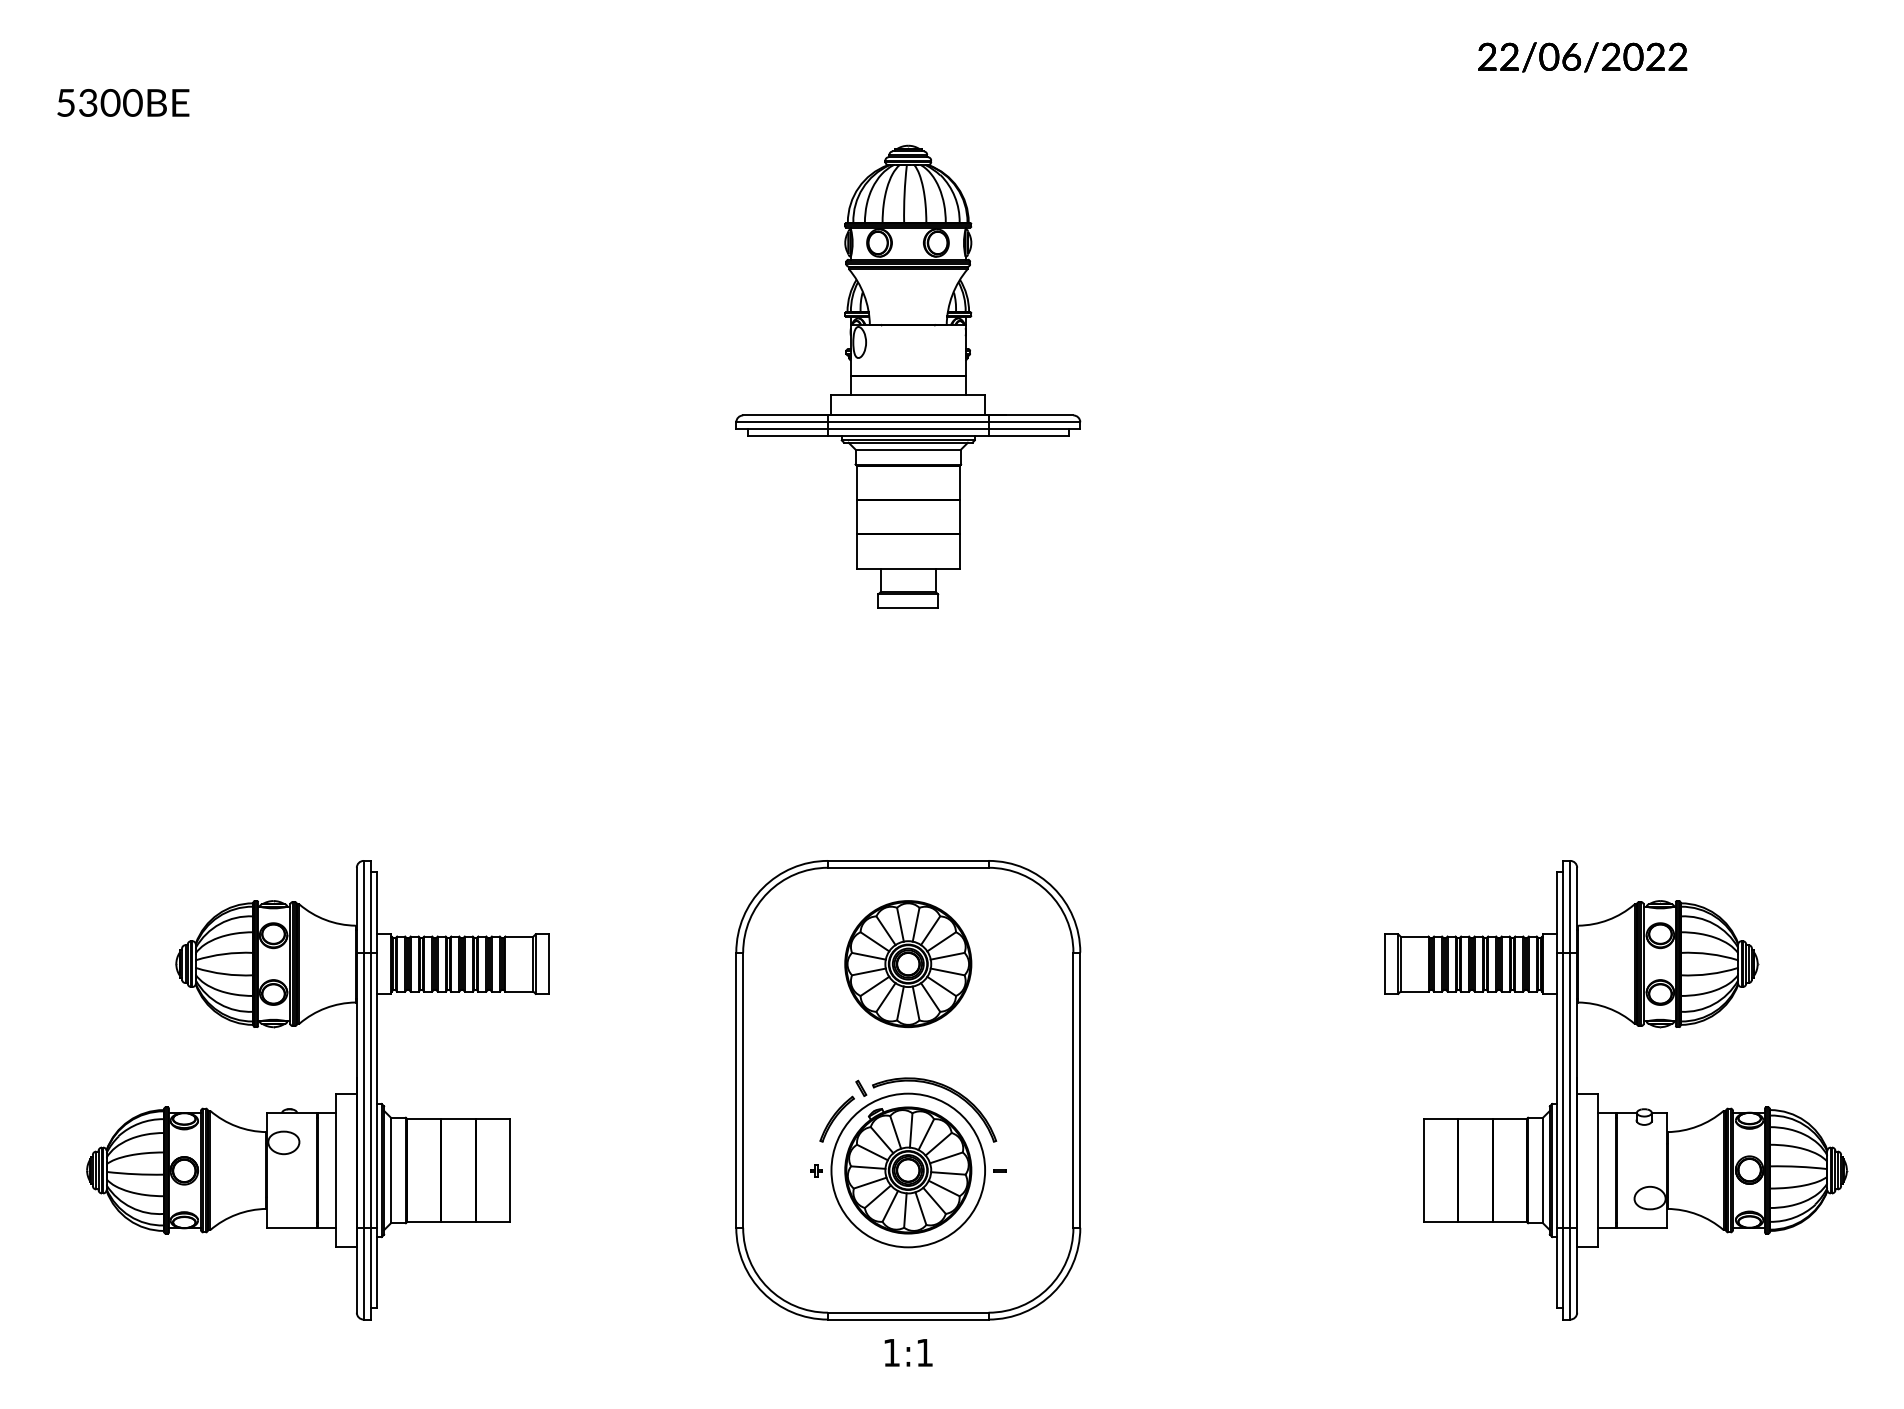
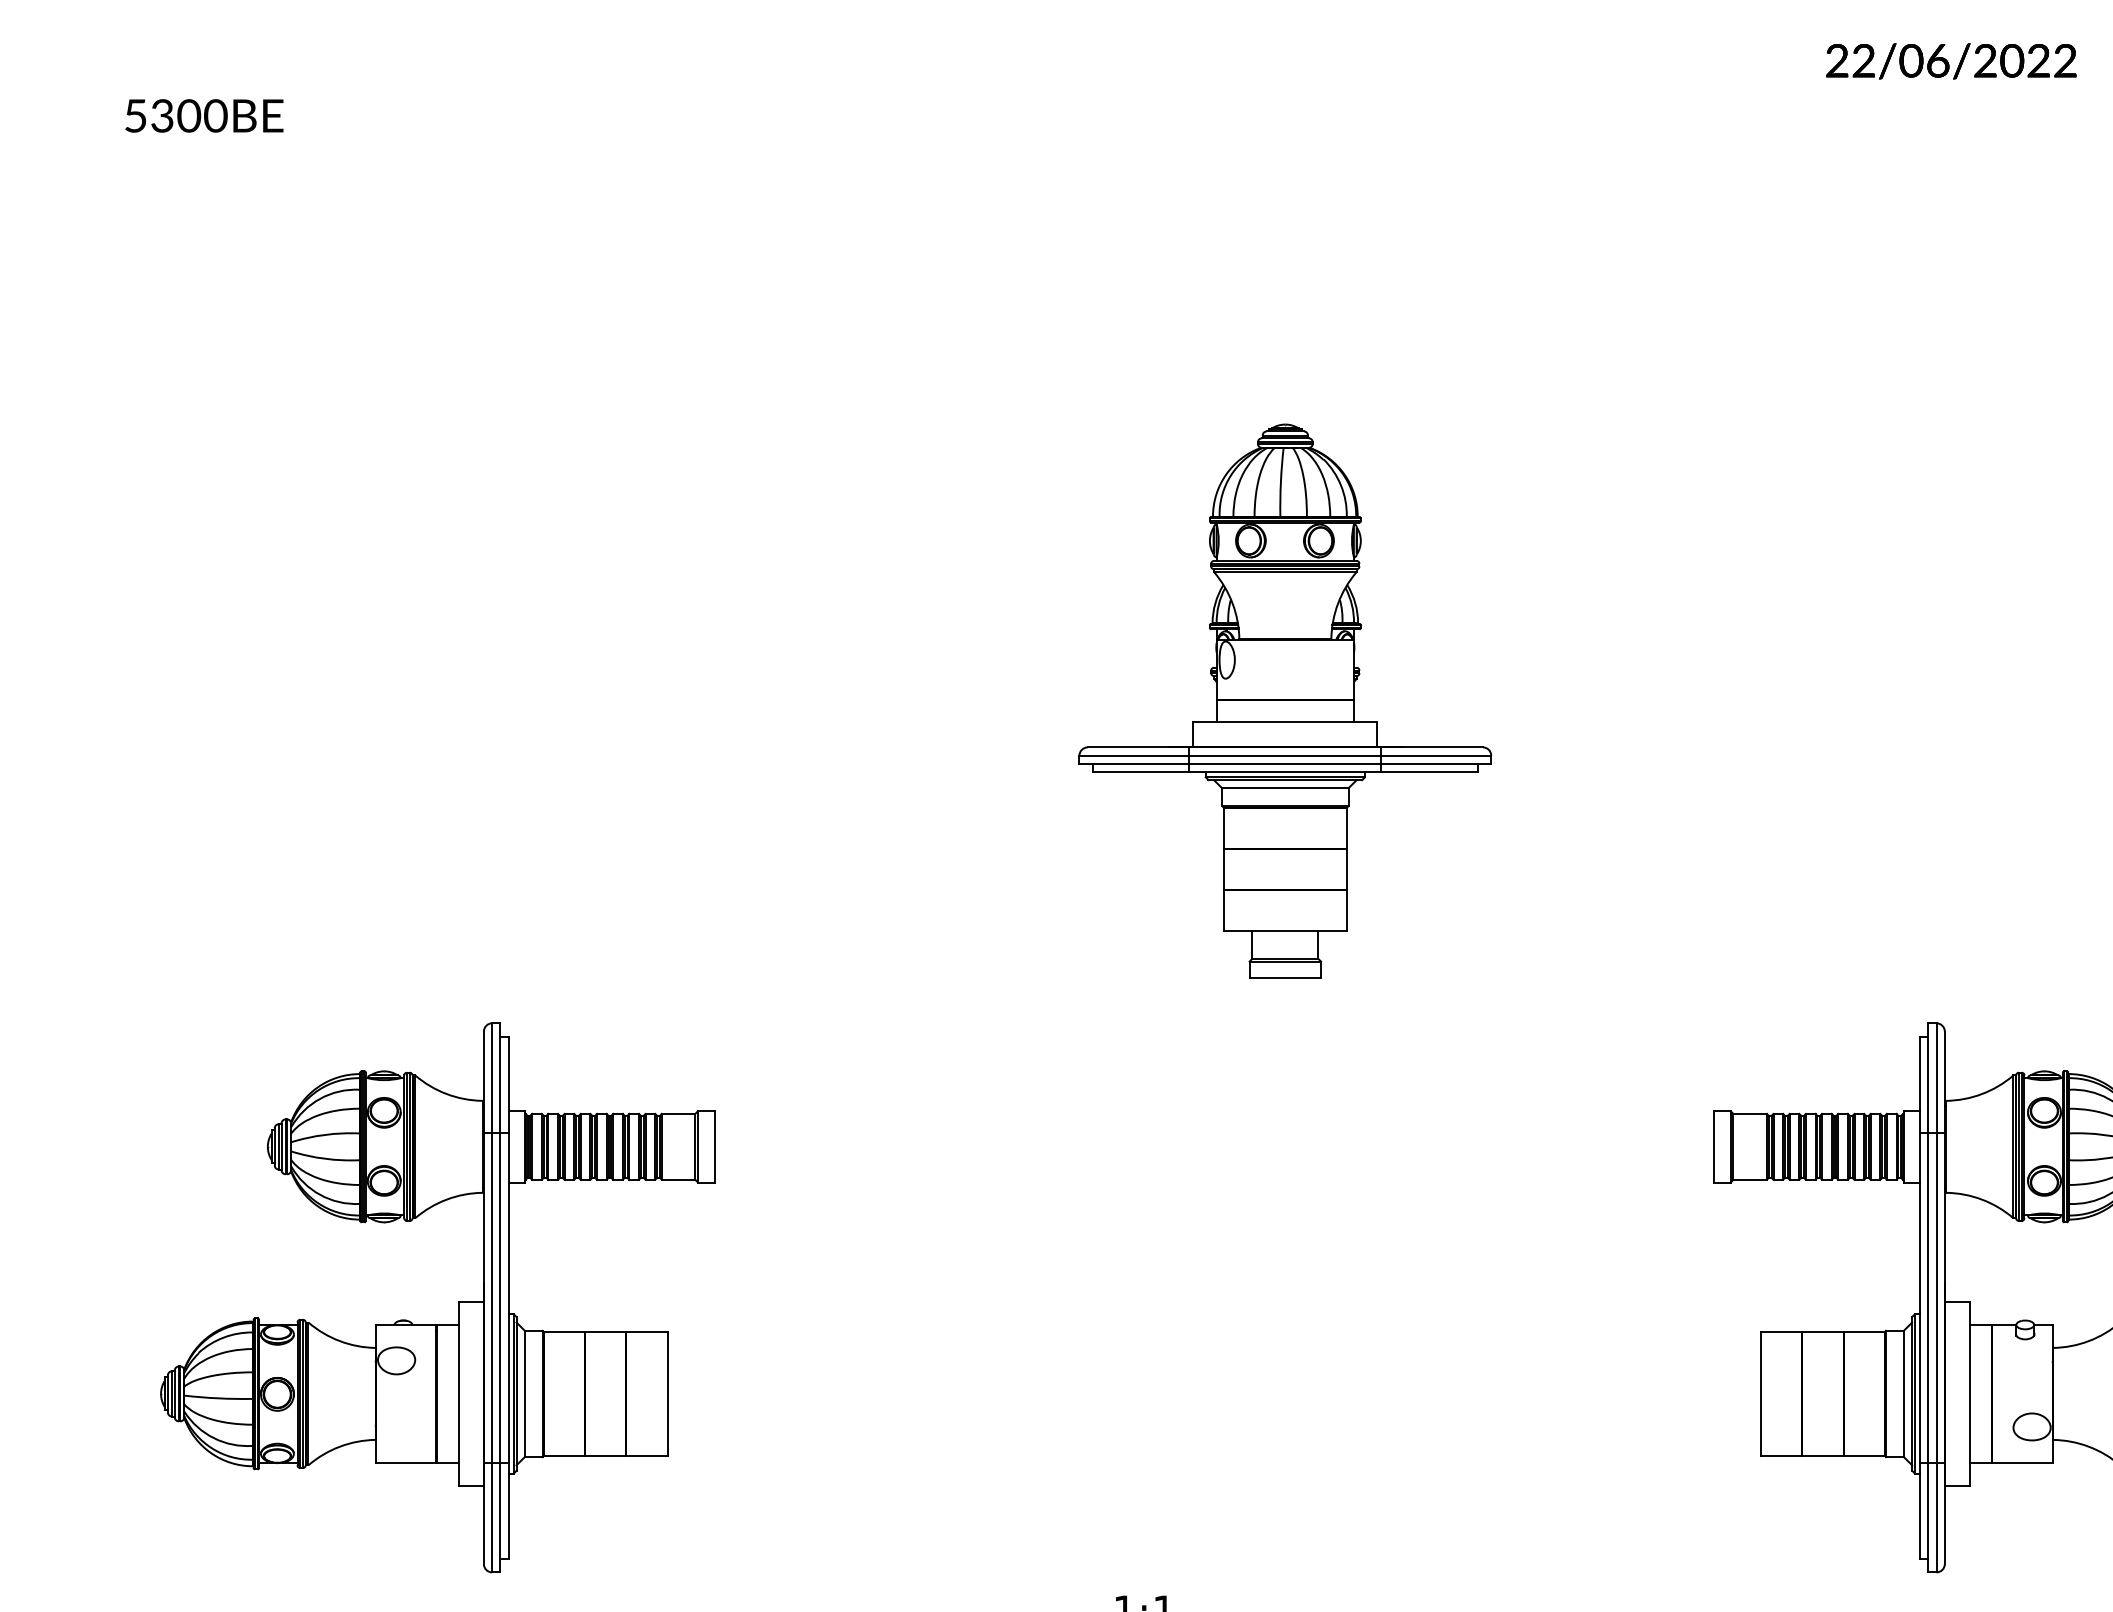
part: (908, 376) -> (1285, 700), moved
part: (908, 1090) -> (1144, 1298), removed

